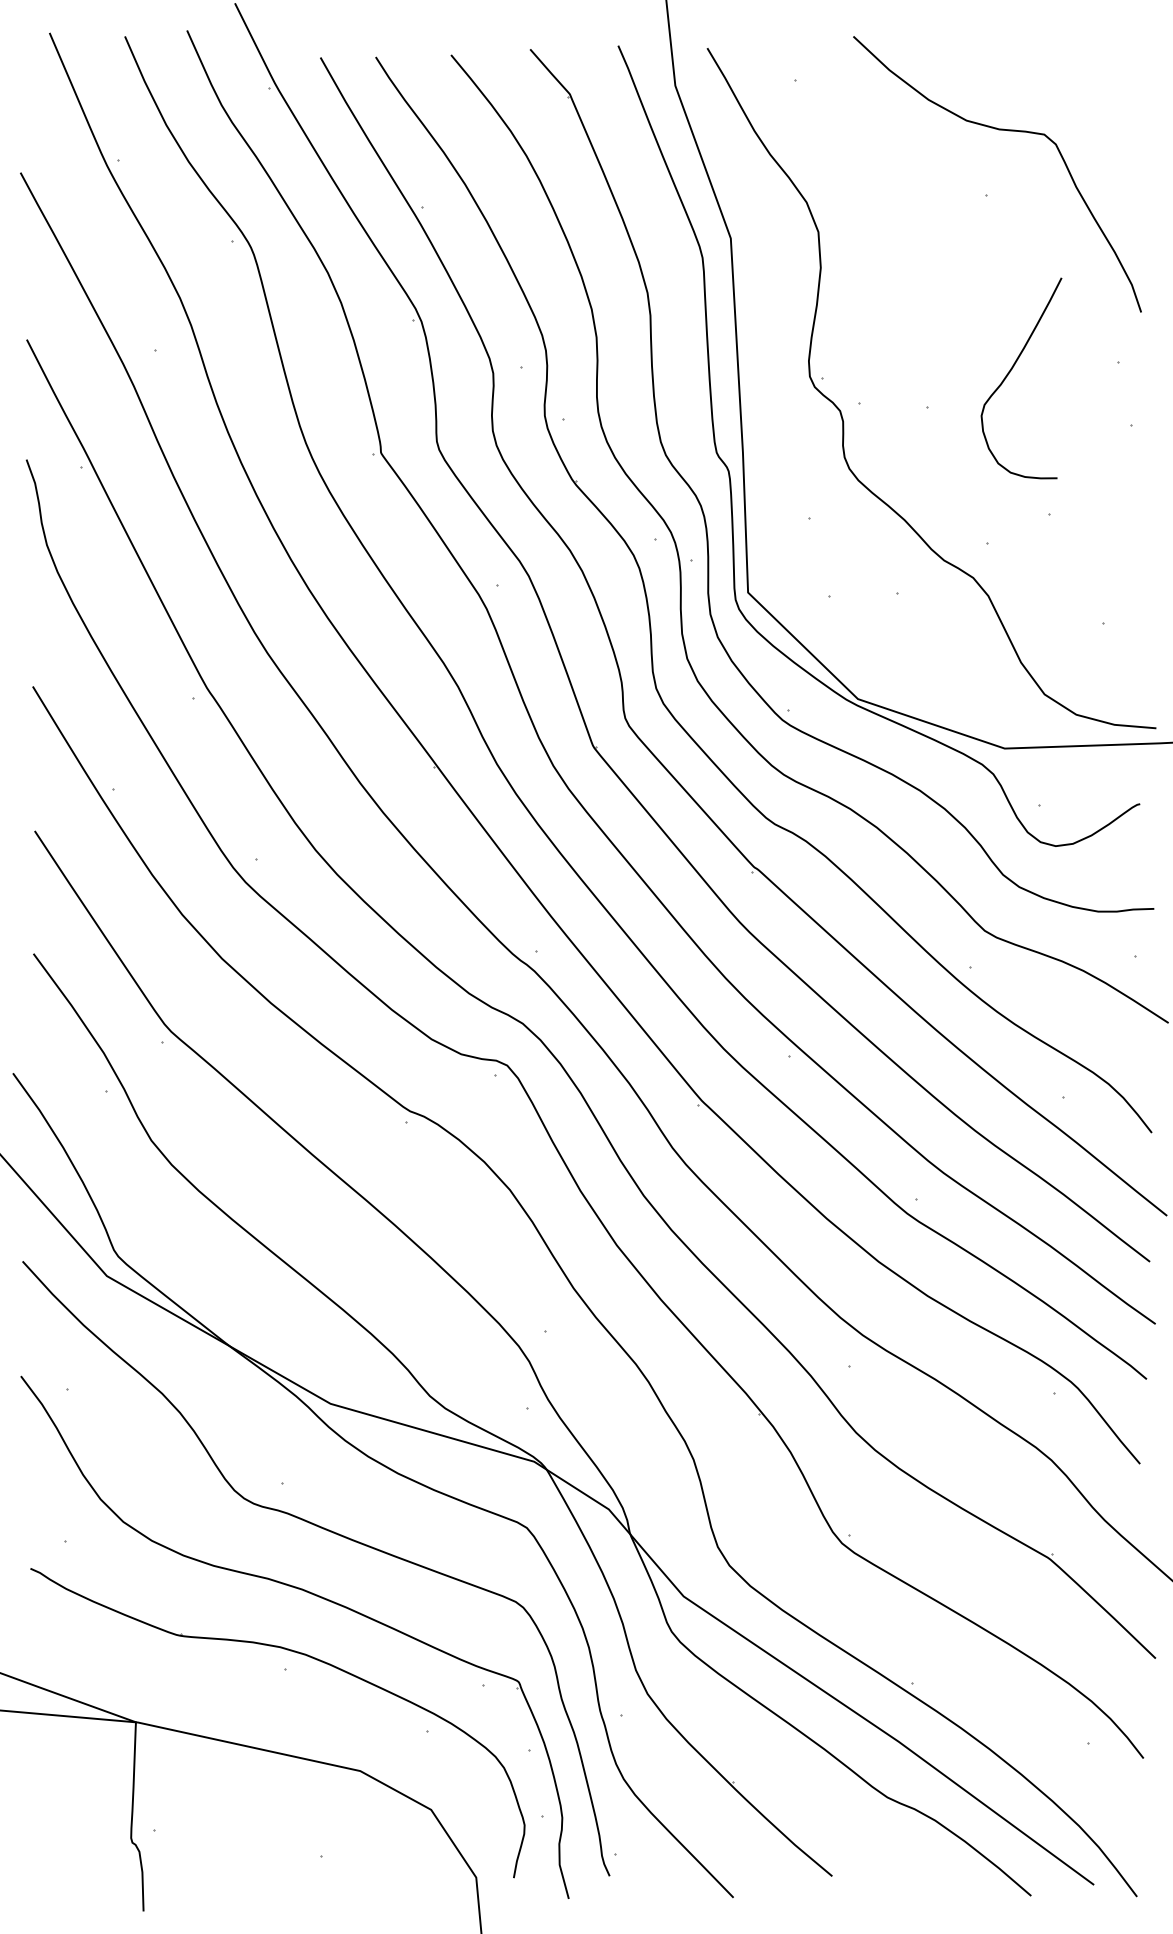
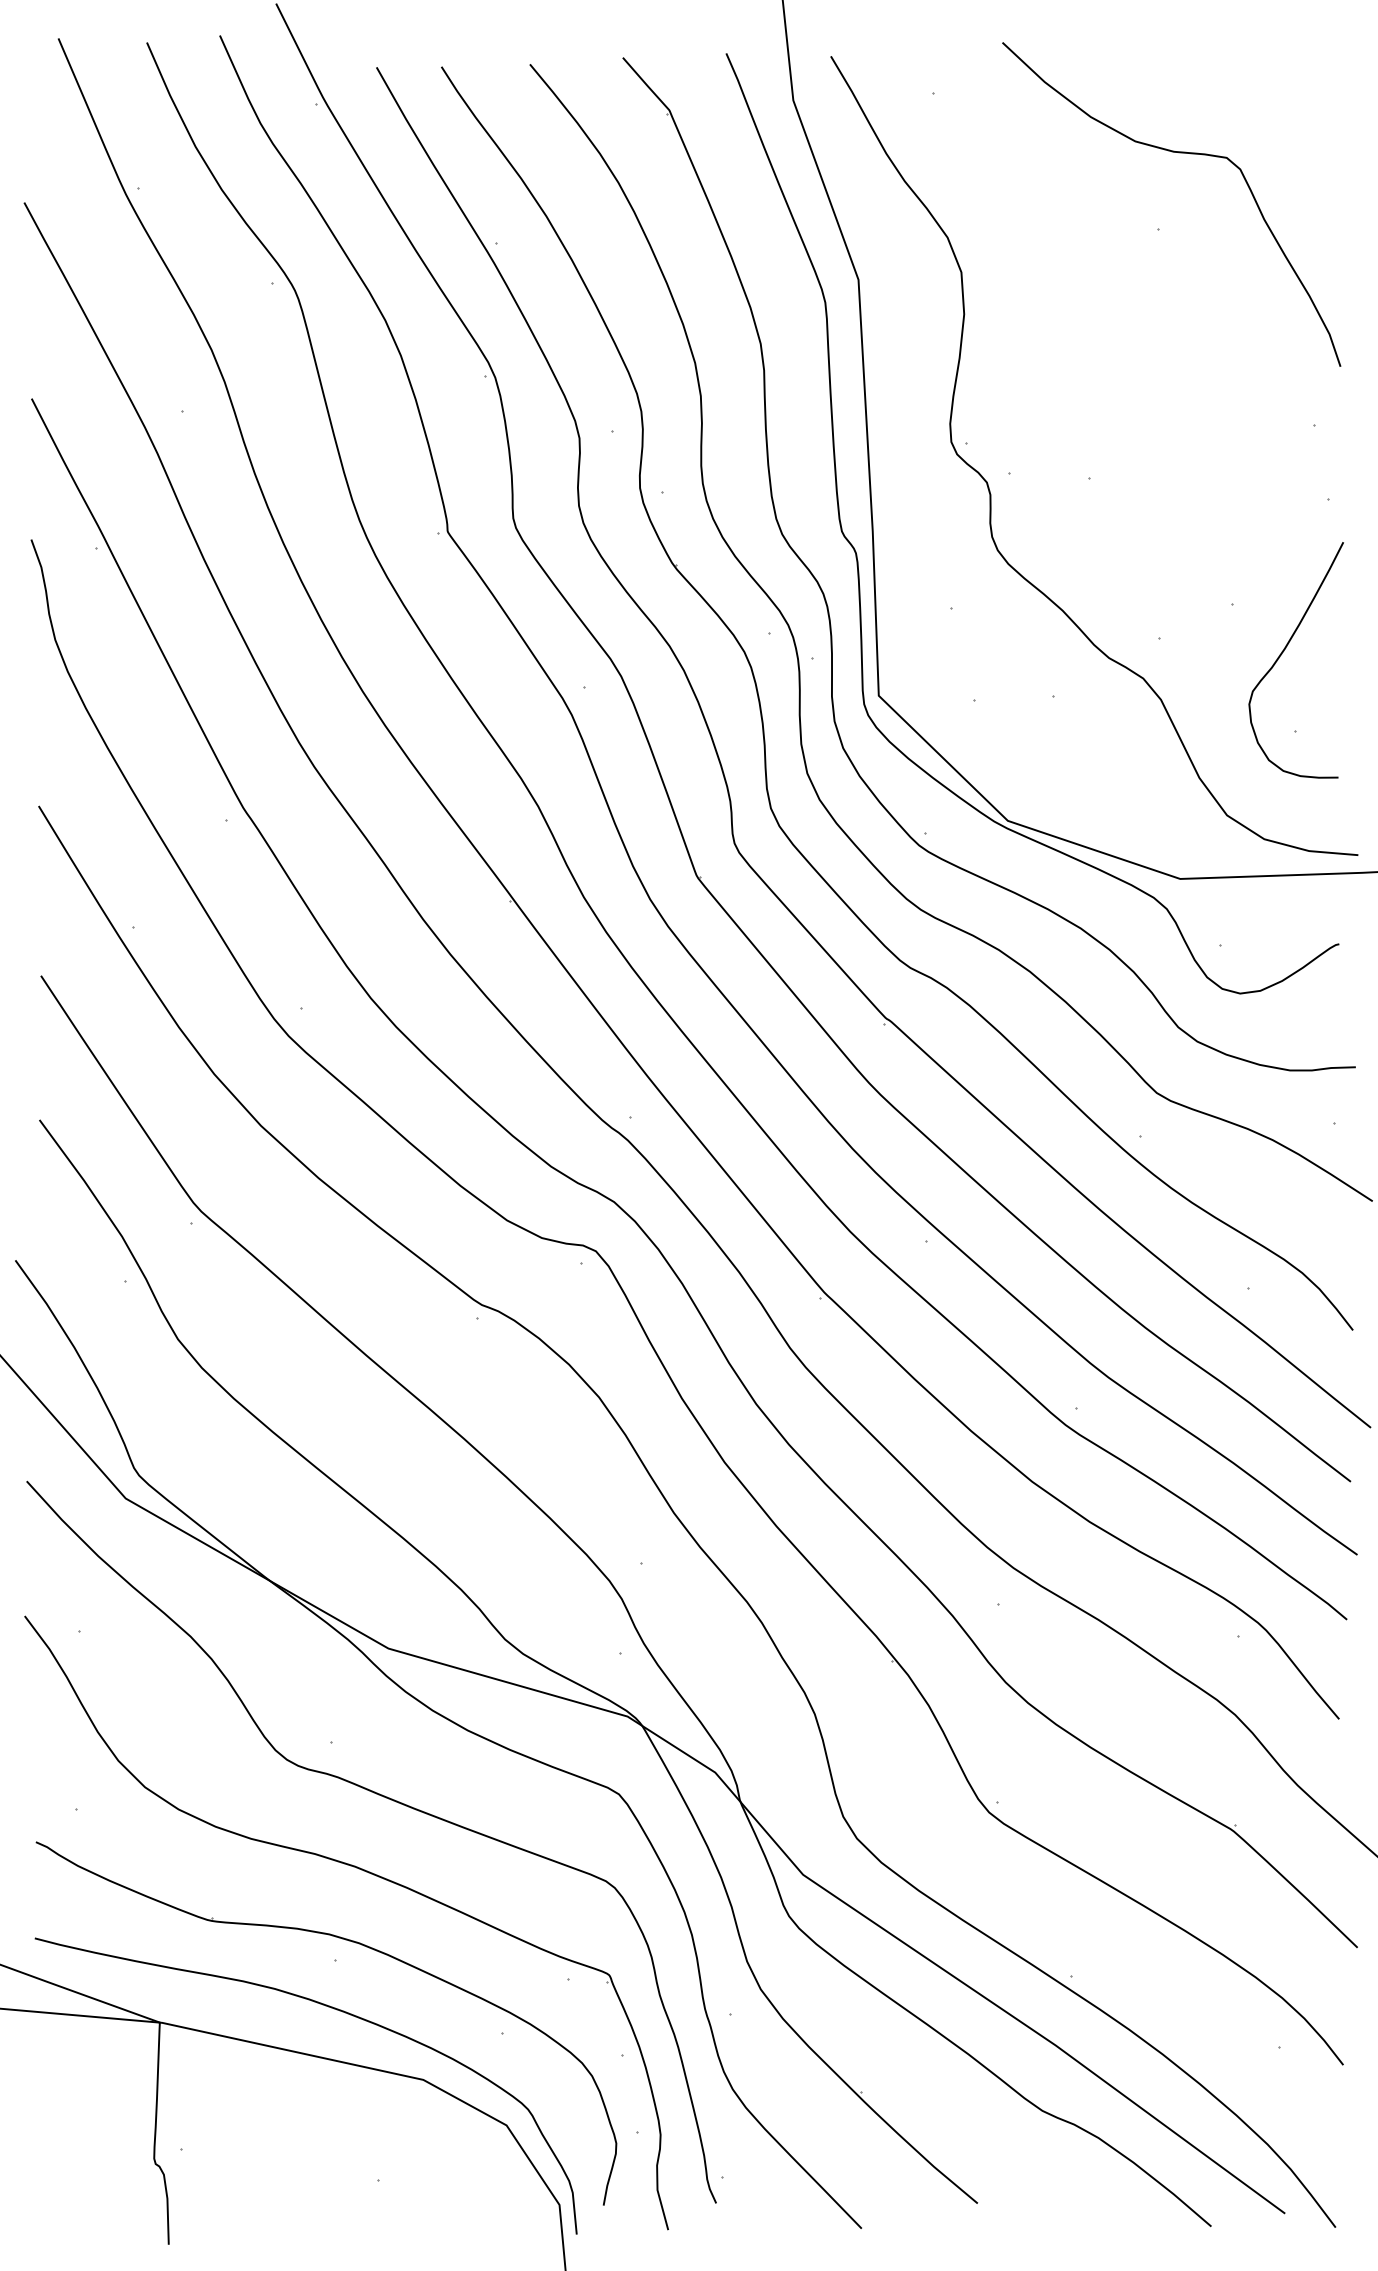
curve: (1010, 372) -> (1283, 653), moved
curve: (284, 1711) -> (334, 2009), added

